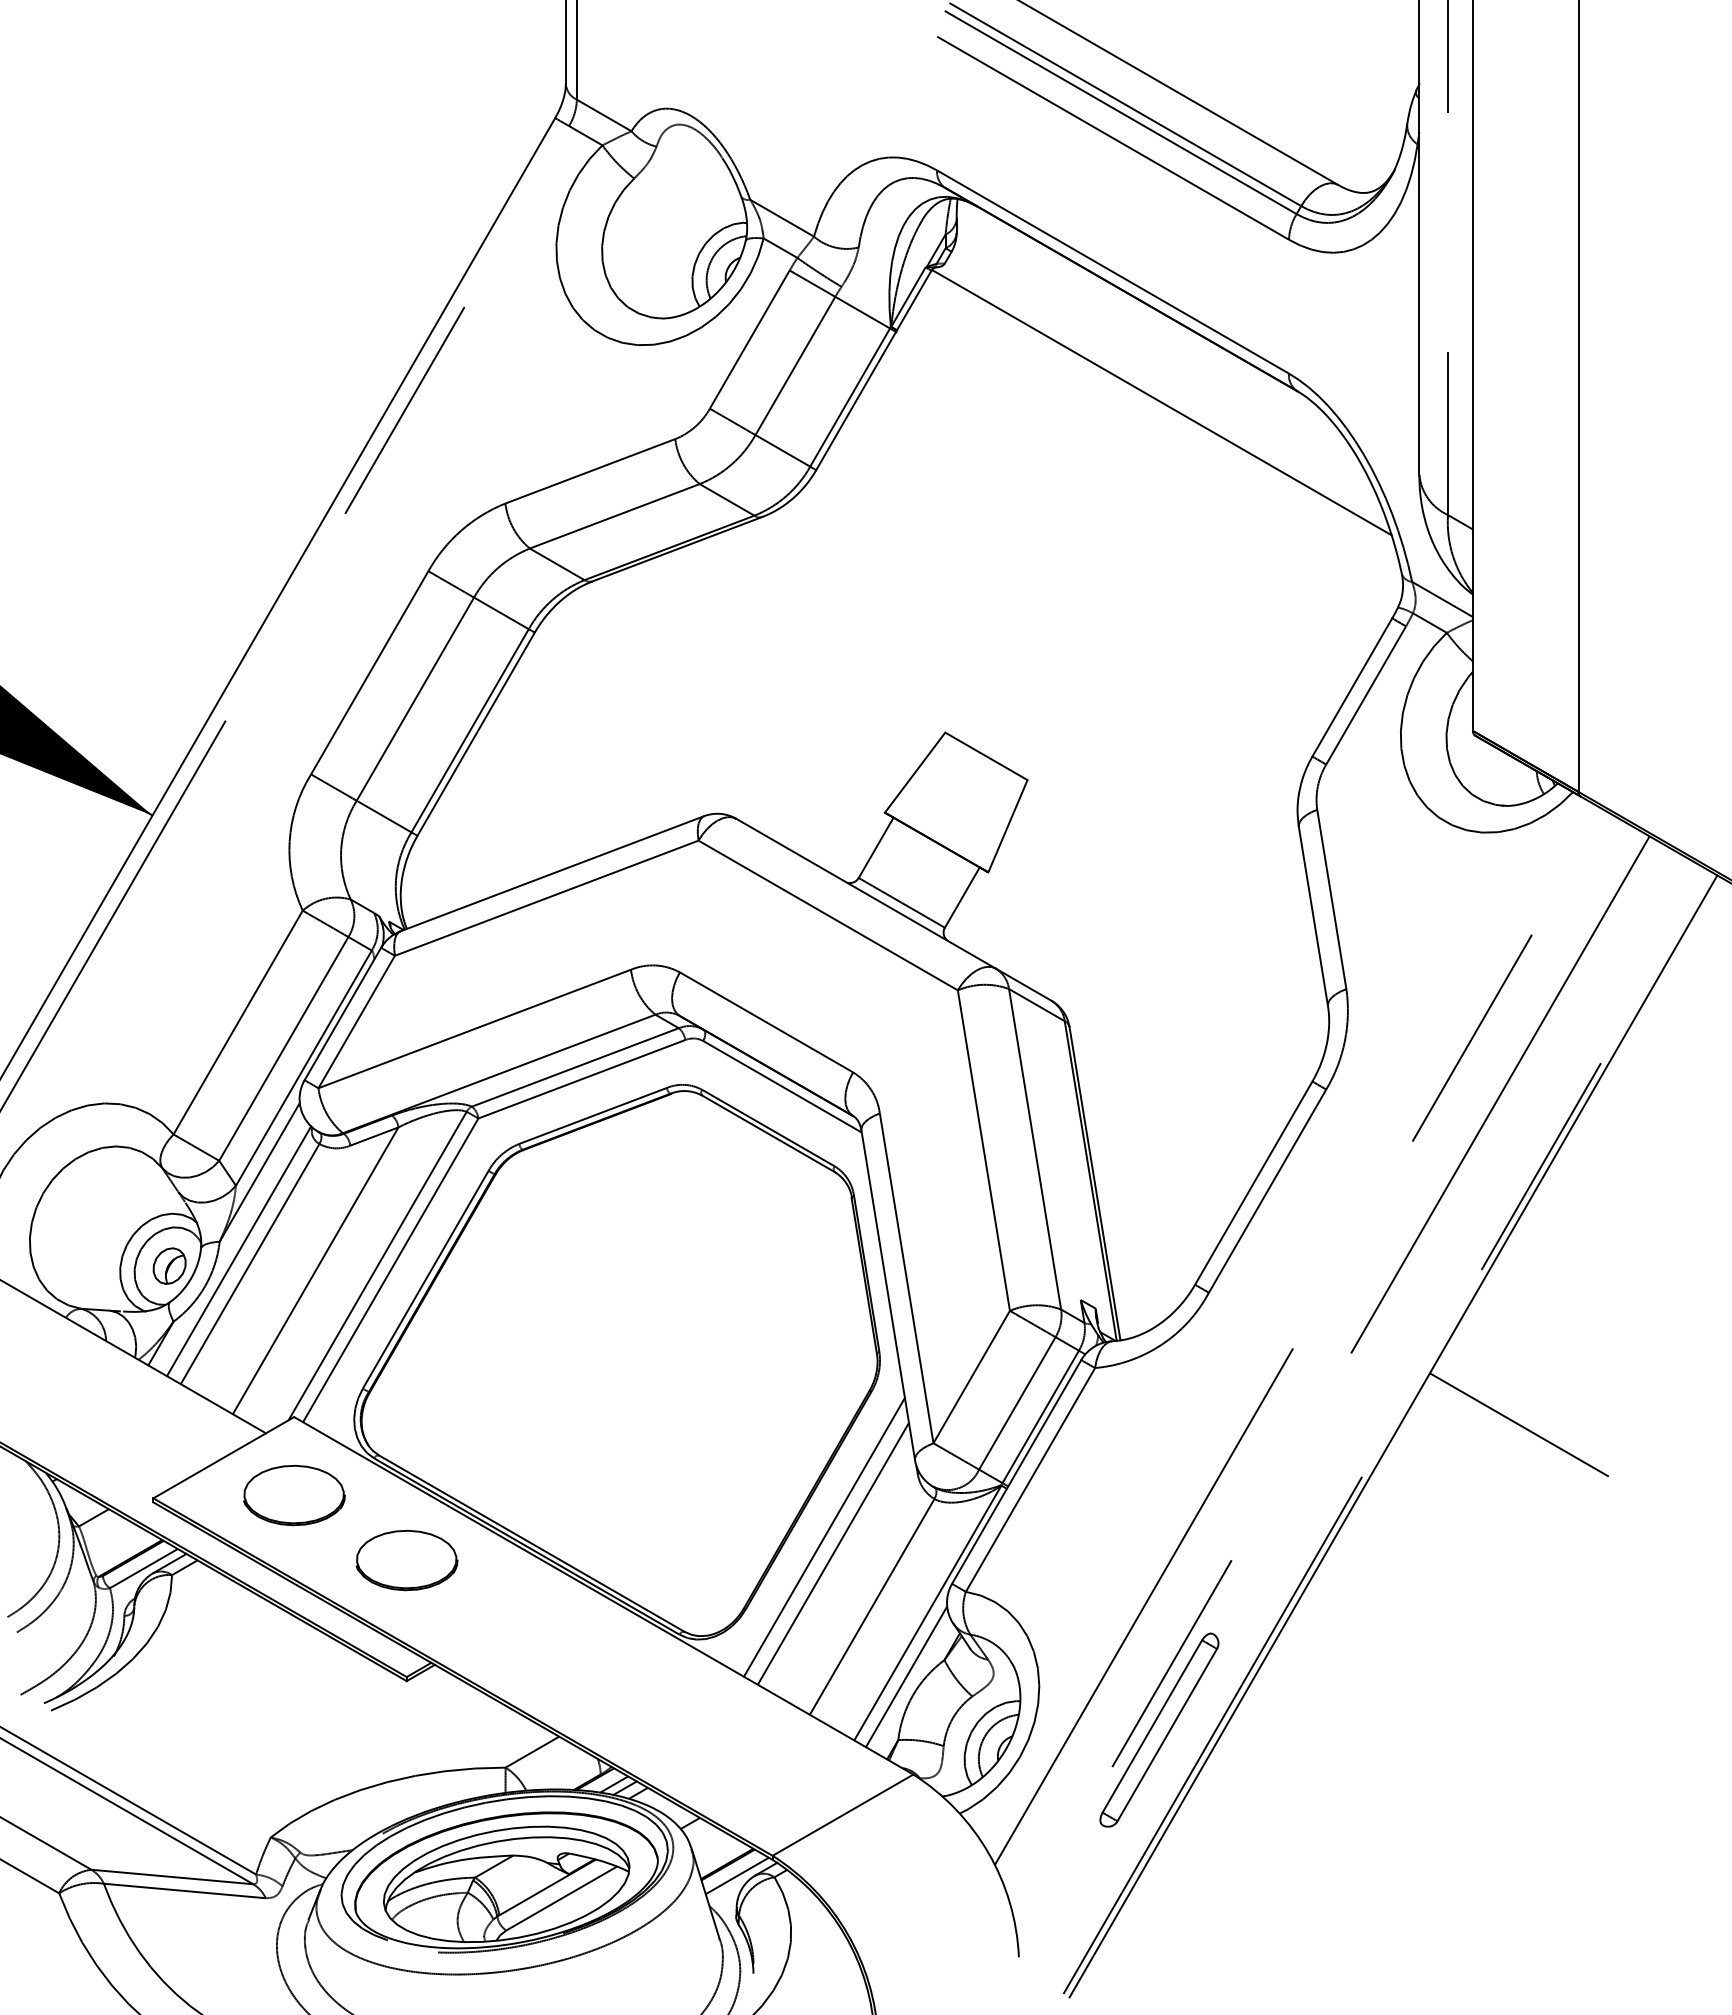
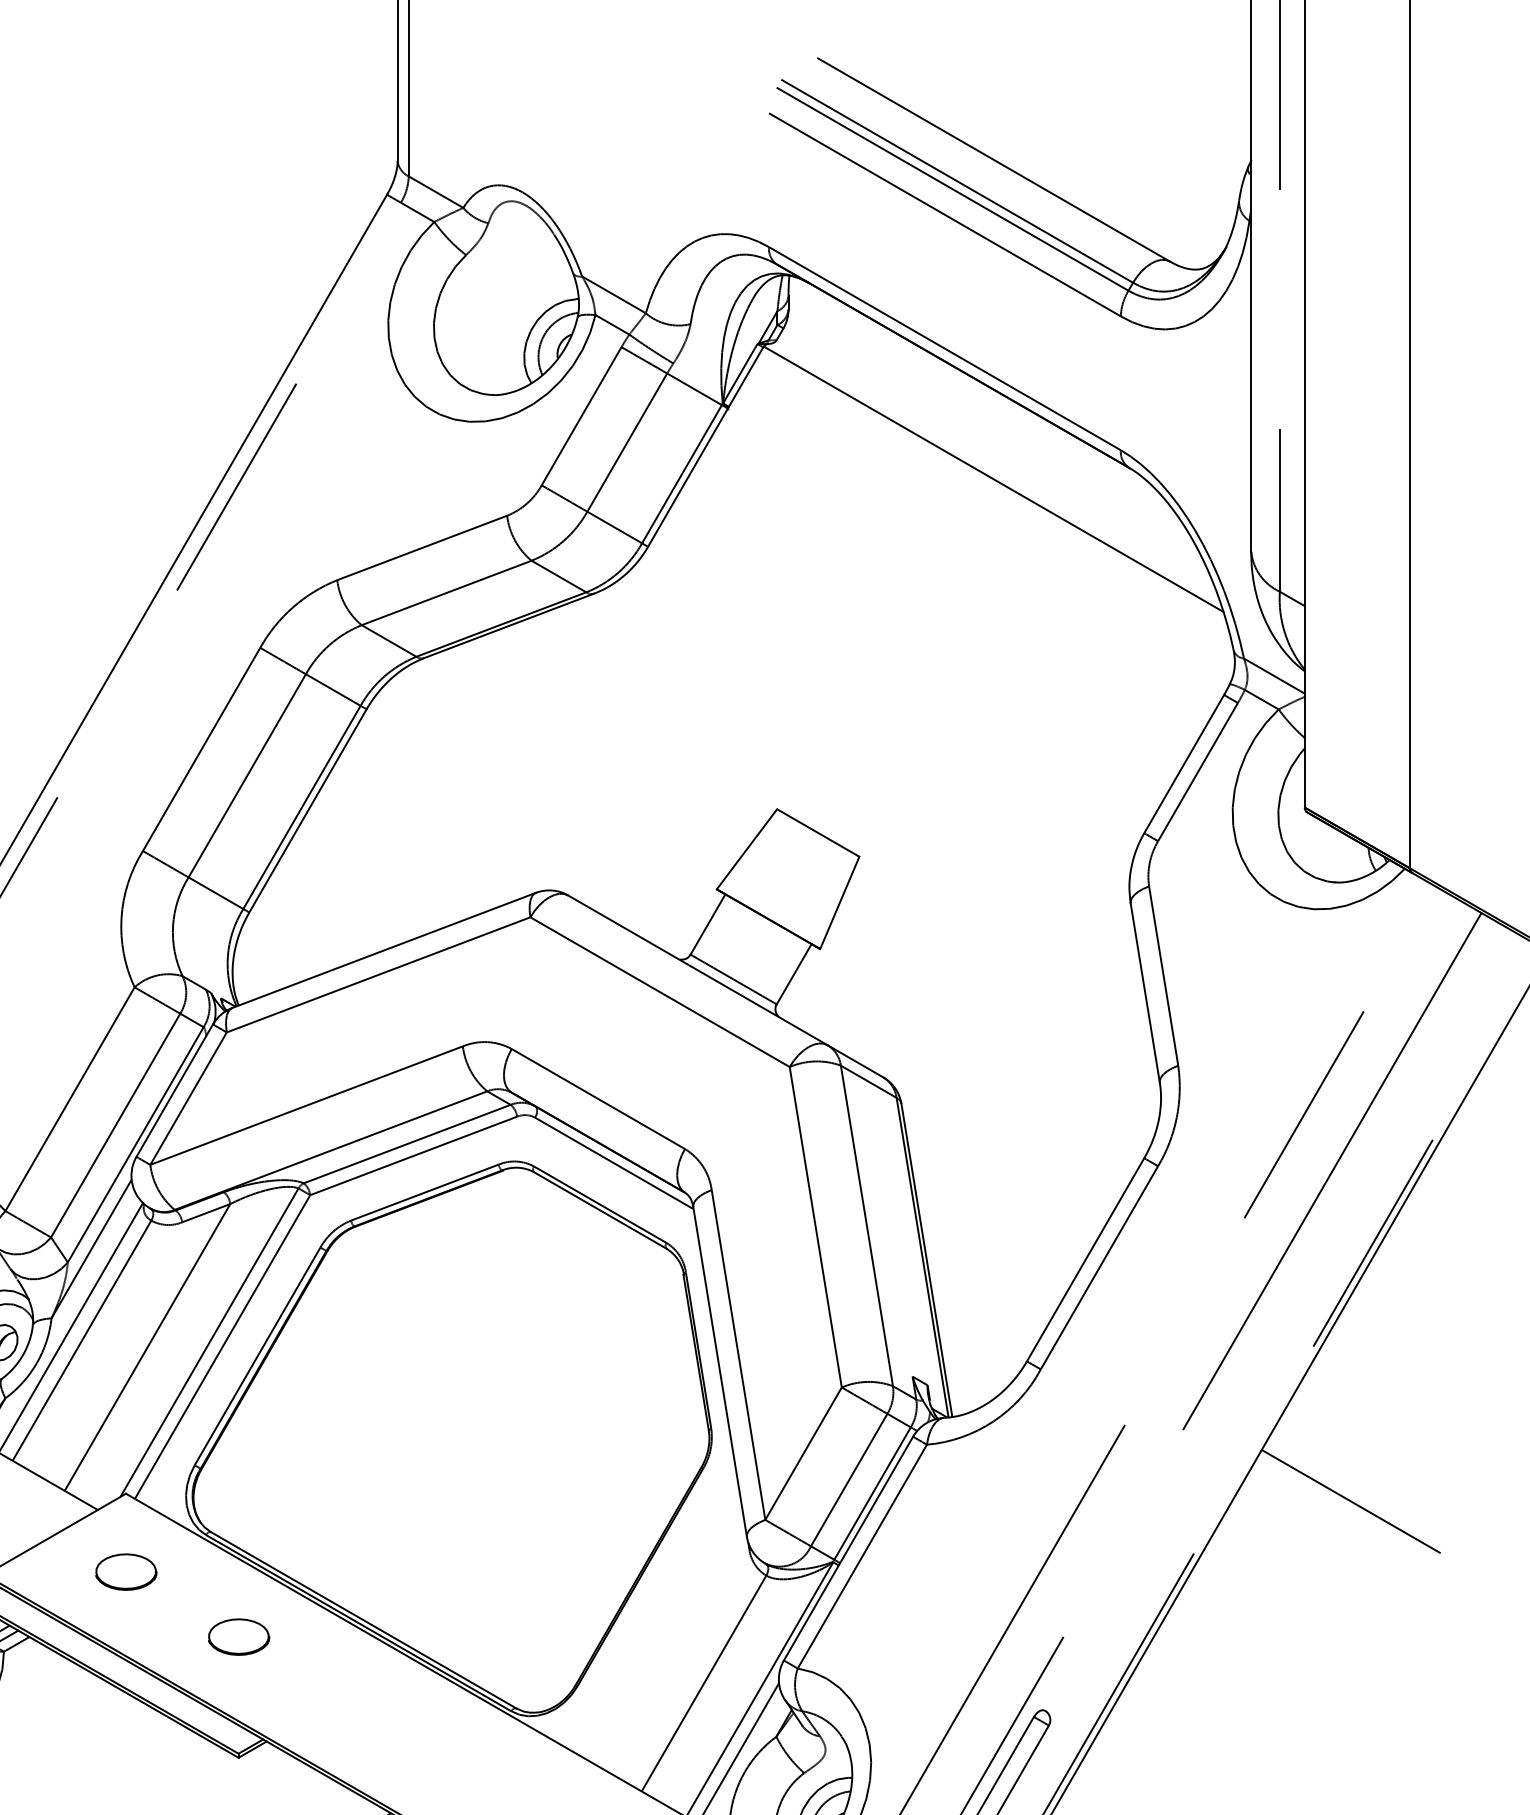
part: (294, 1495) -> (126, 1572), size x0.6
line: (823, 1536) -> (655, 1613), removed
line: (832, 1553) -> (664, 1630), removed
part: (407, 1560) -> (239, 1637), size x0.6

